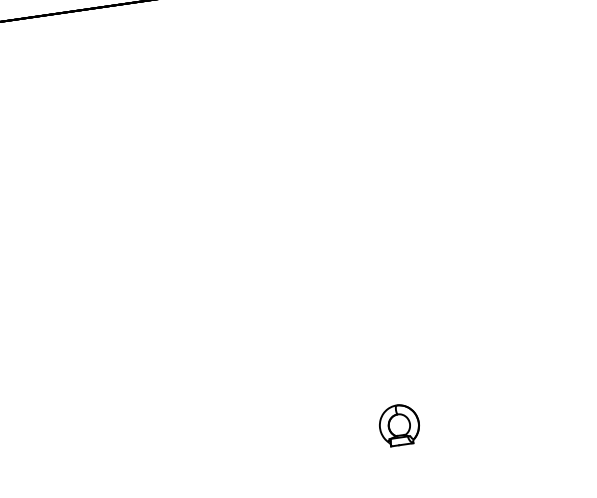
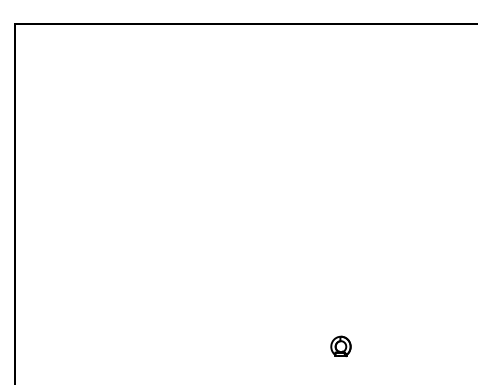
part: (398, 425) -> (340, 346), size x0.7

